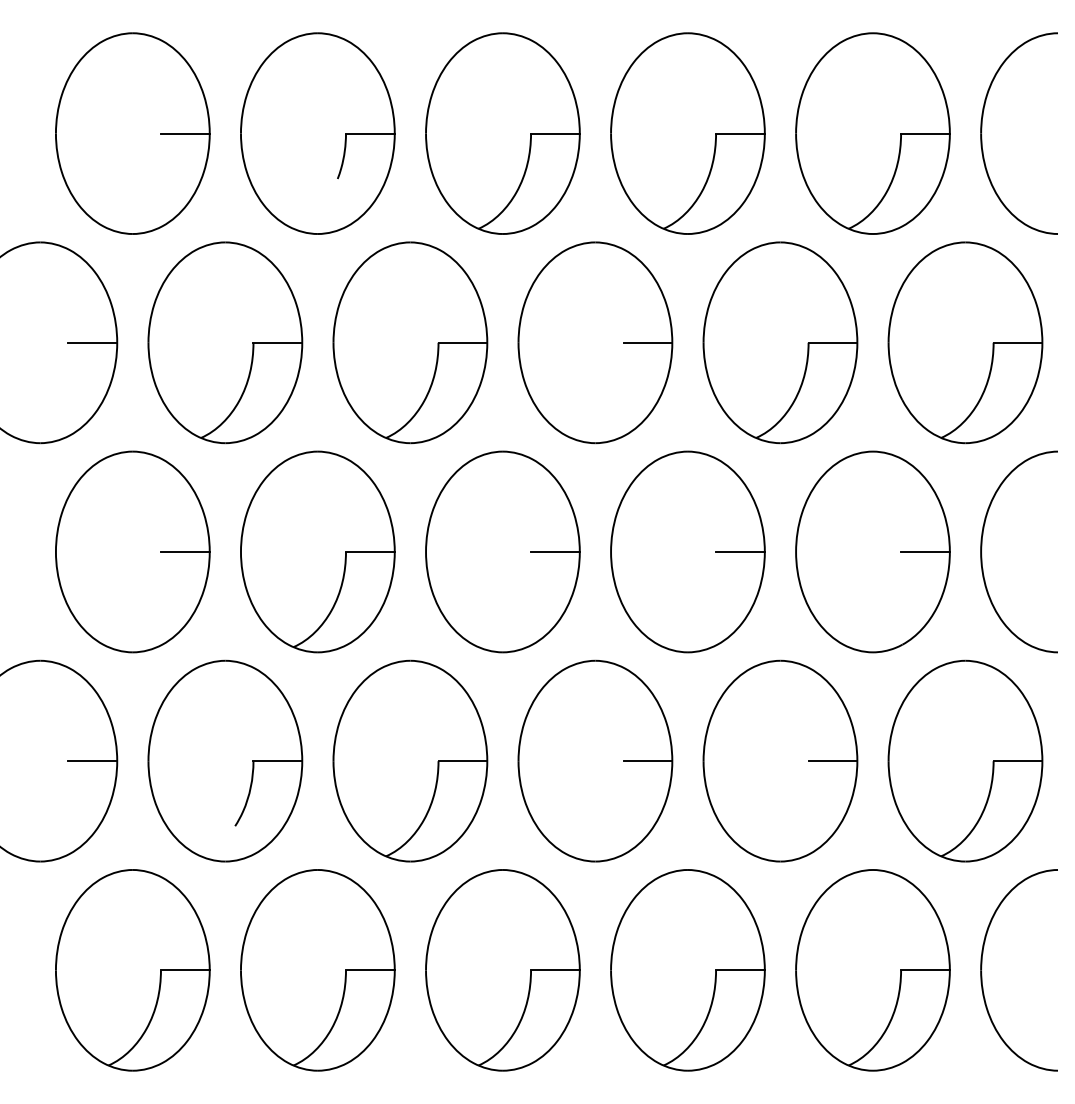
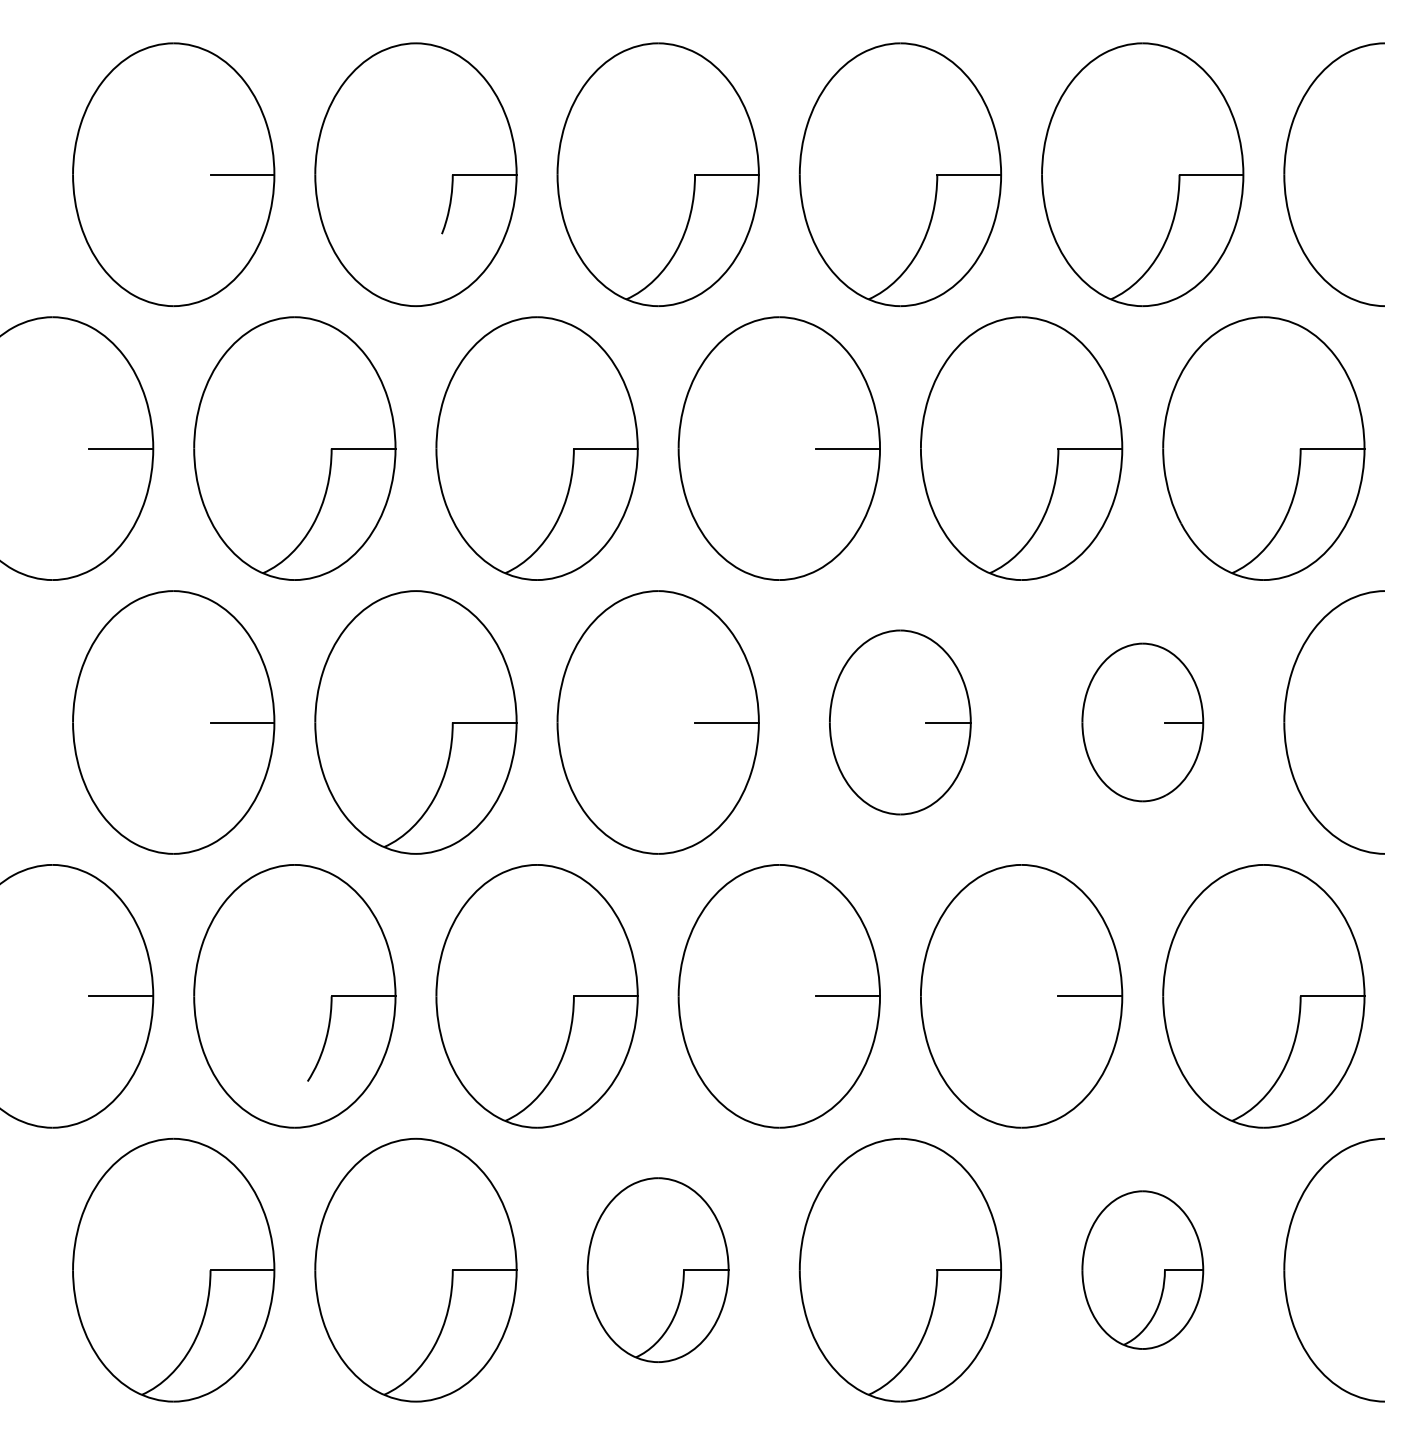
part: (687, 552) -> (899, 722), size x0.7
part: (872, 552) -> (1142, 722), size x0.6
part: (502, 969) -> (657, 1269), size x0.7
part: (872, 969) -> (1142, 1269), size x0.6

